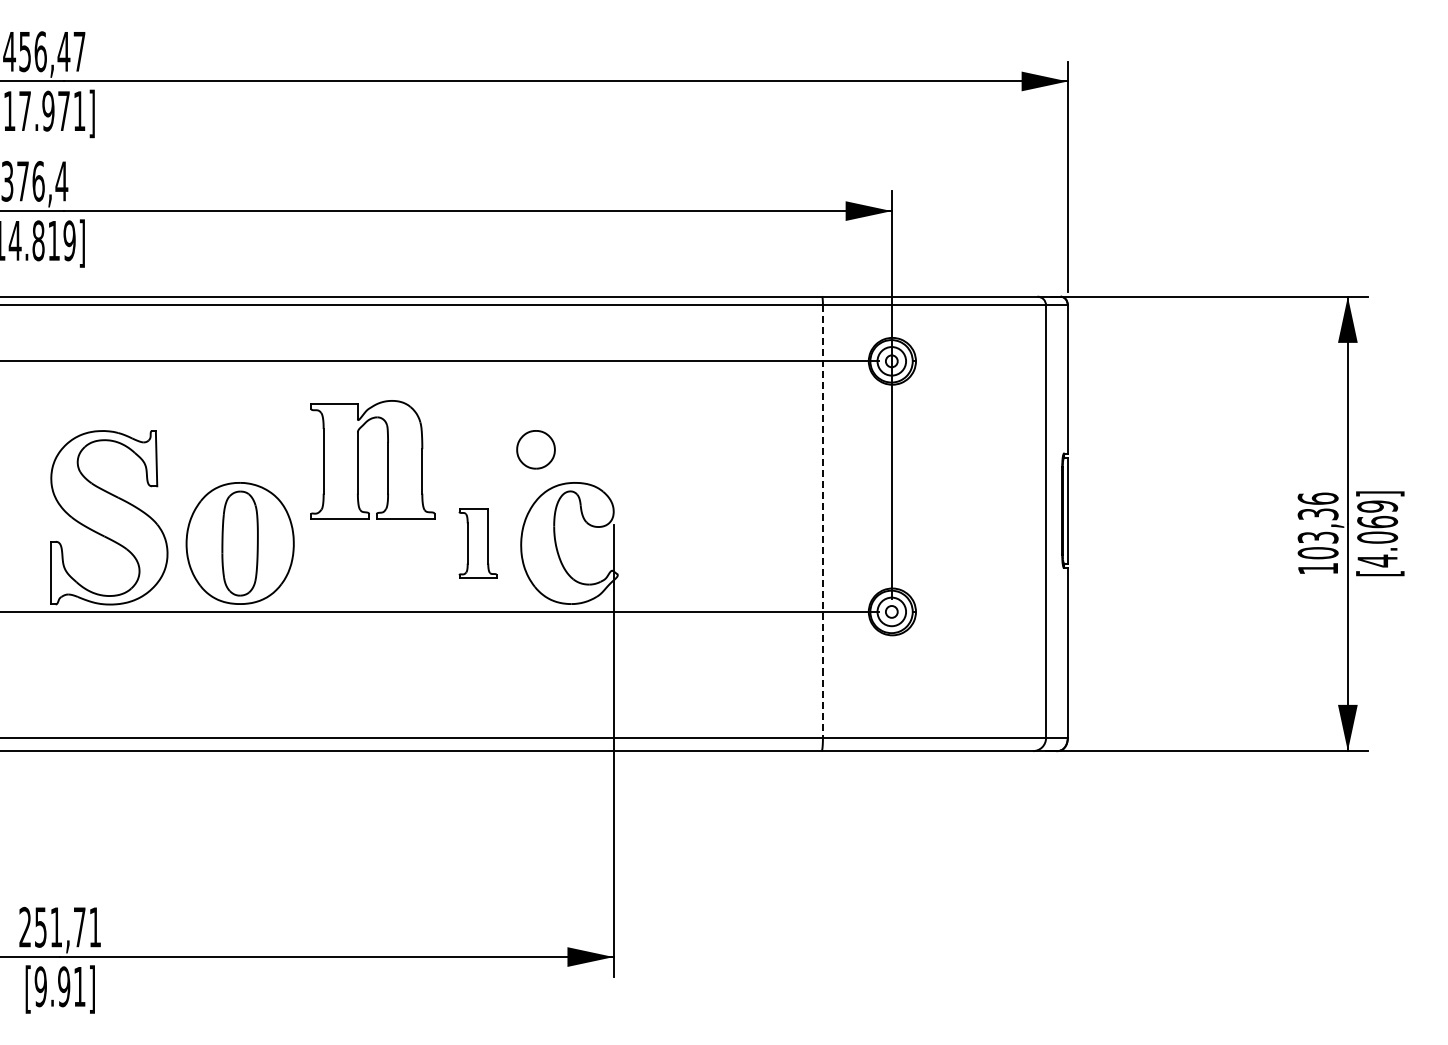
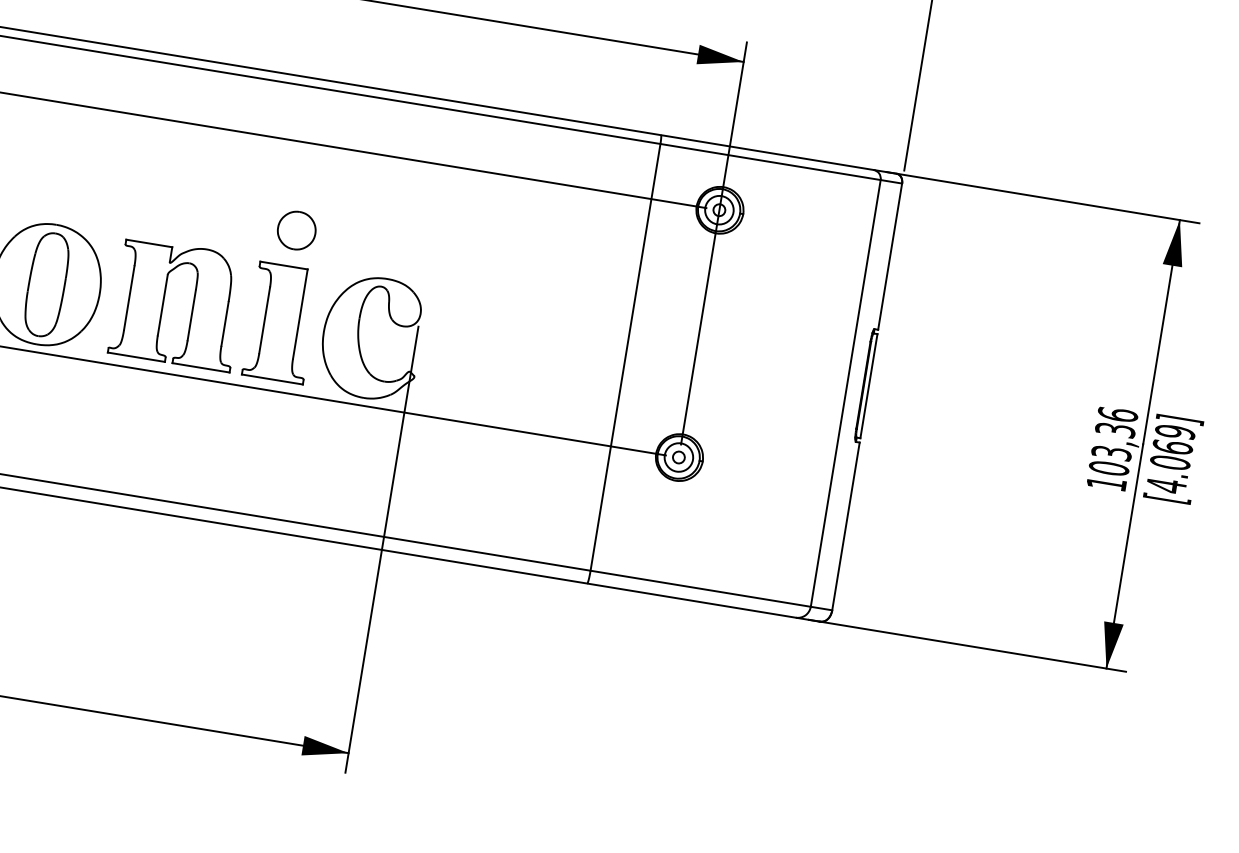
part: (535, 449) -> (296, 230), moved
part: (358, 459) -> (163, 301), moved
line: (822, 522) -> (624, 358), dashed -> solid
part: (477, 543) -> (281, 323), size x1.67

